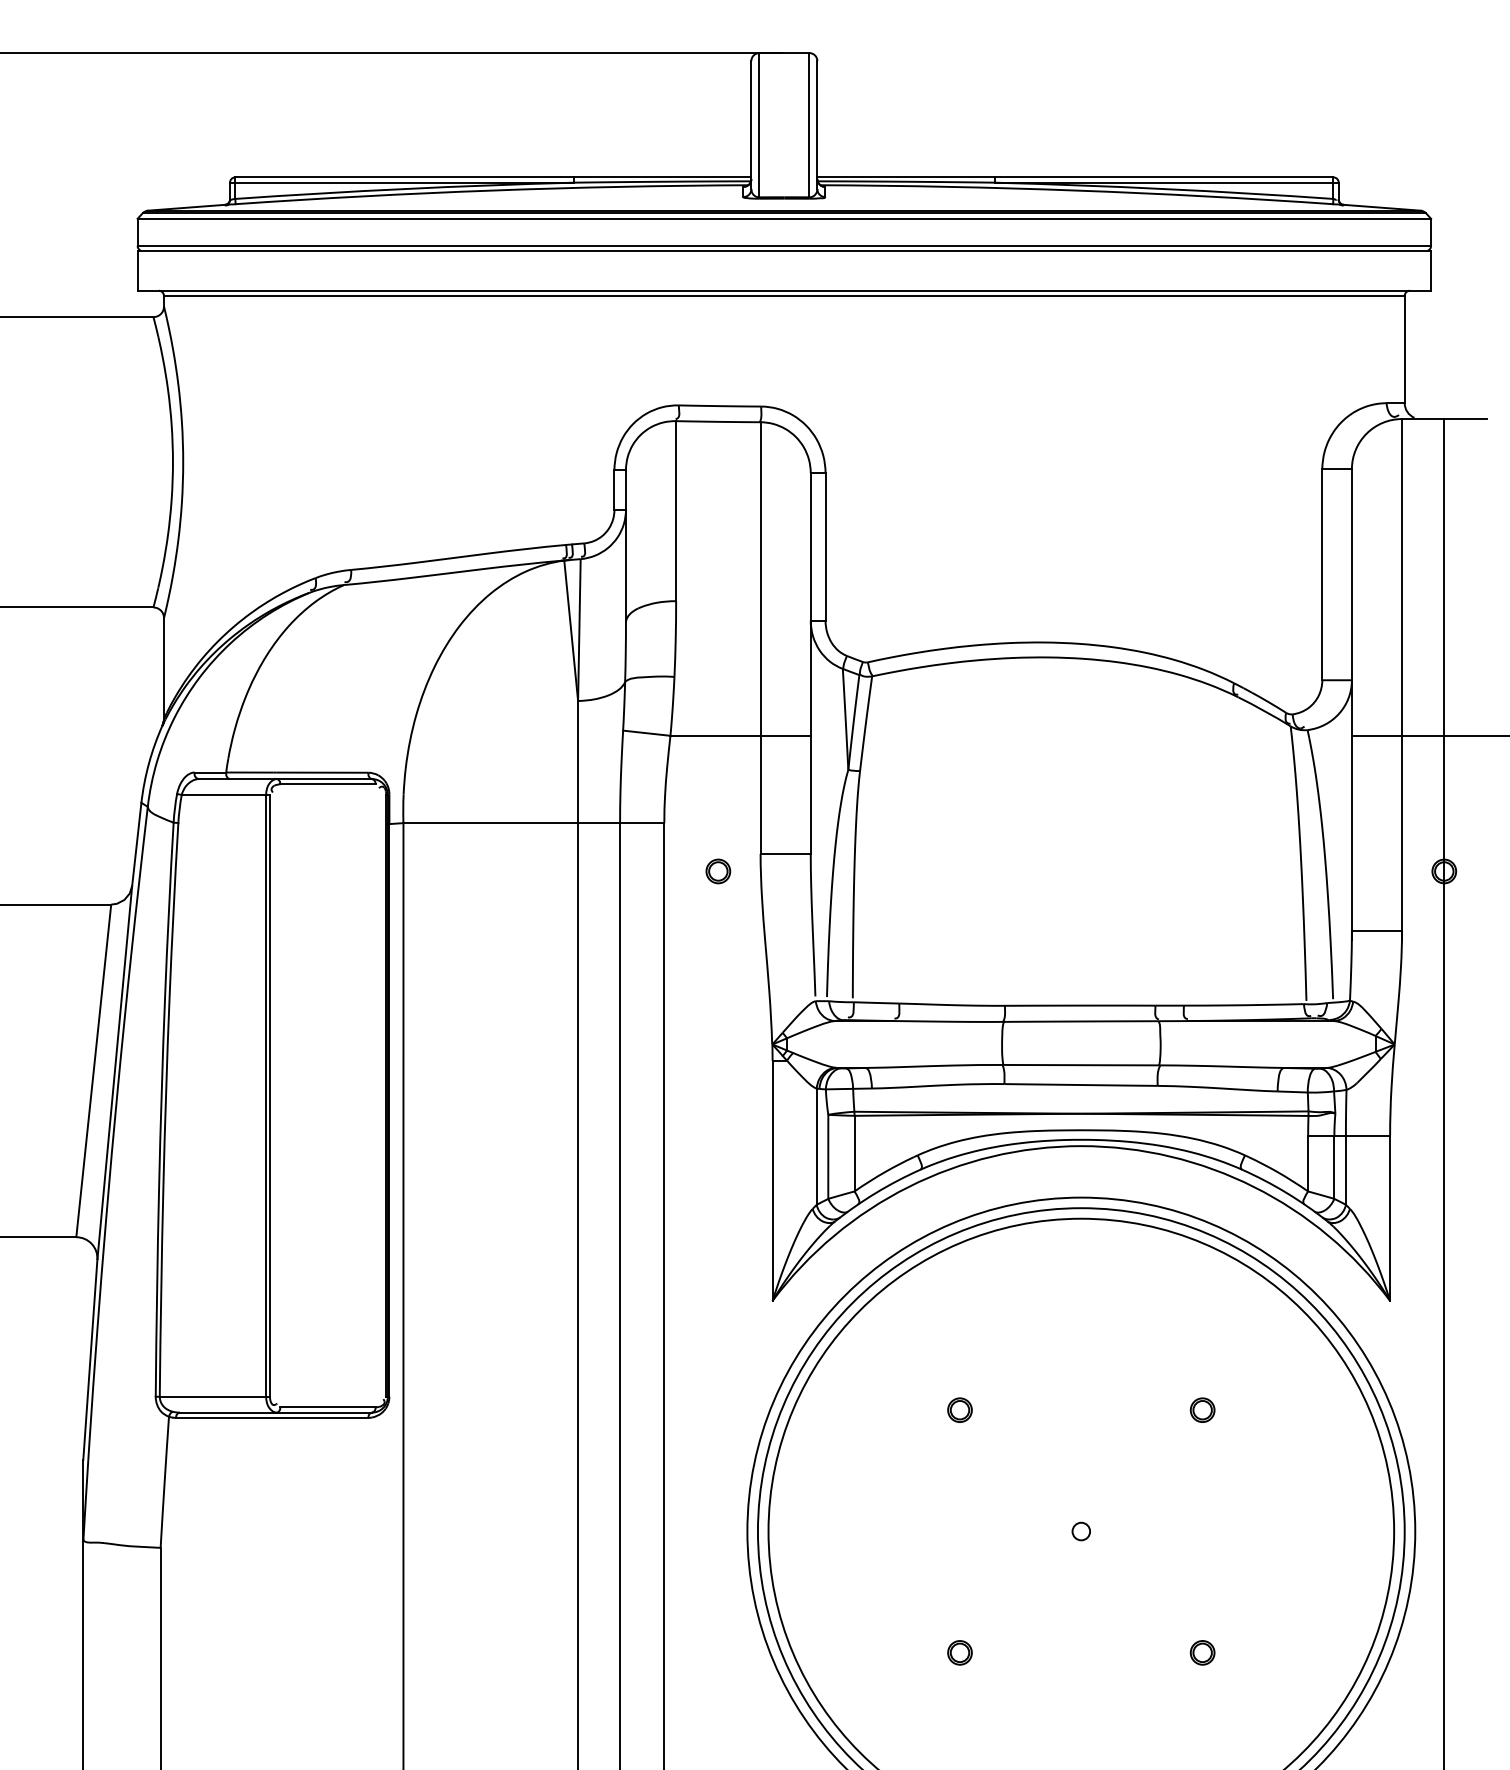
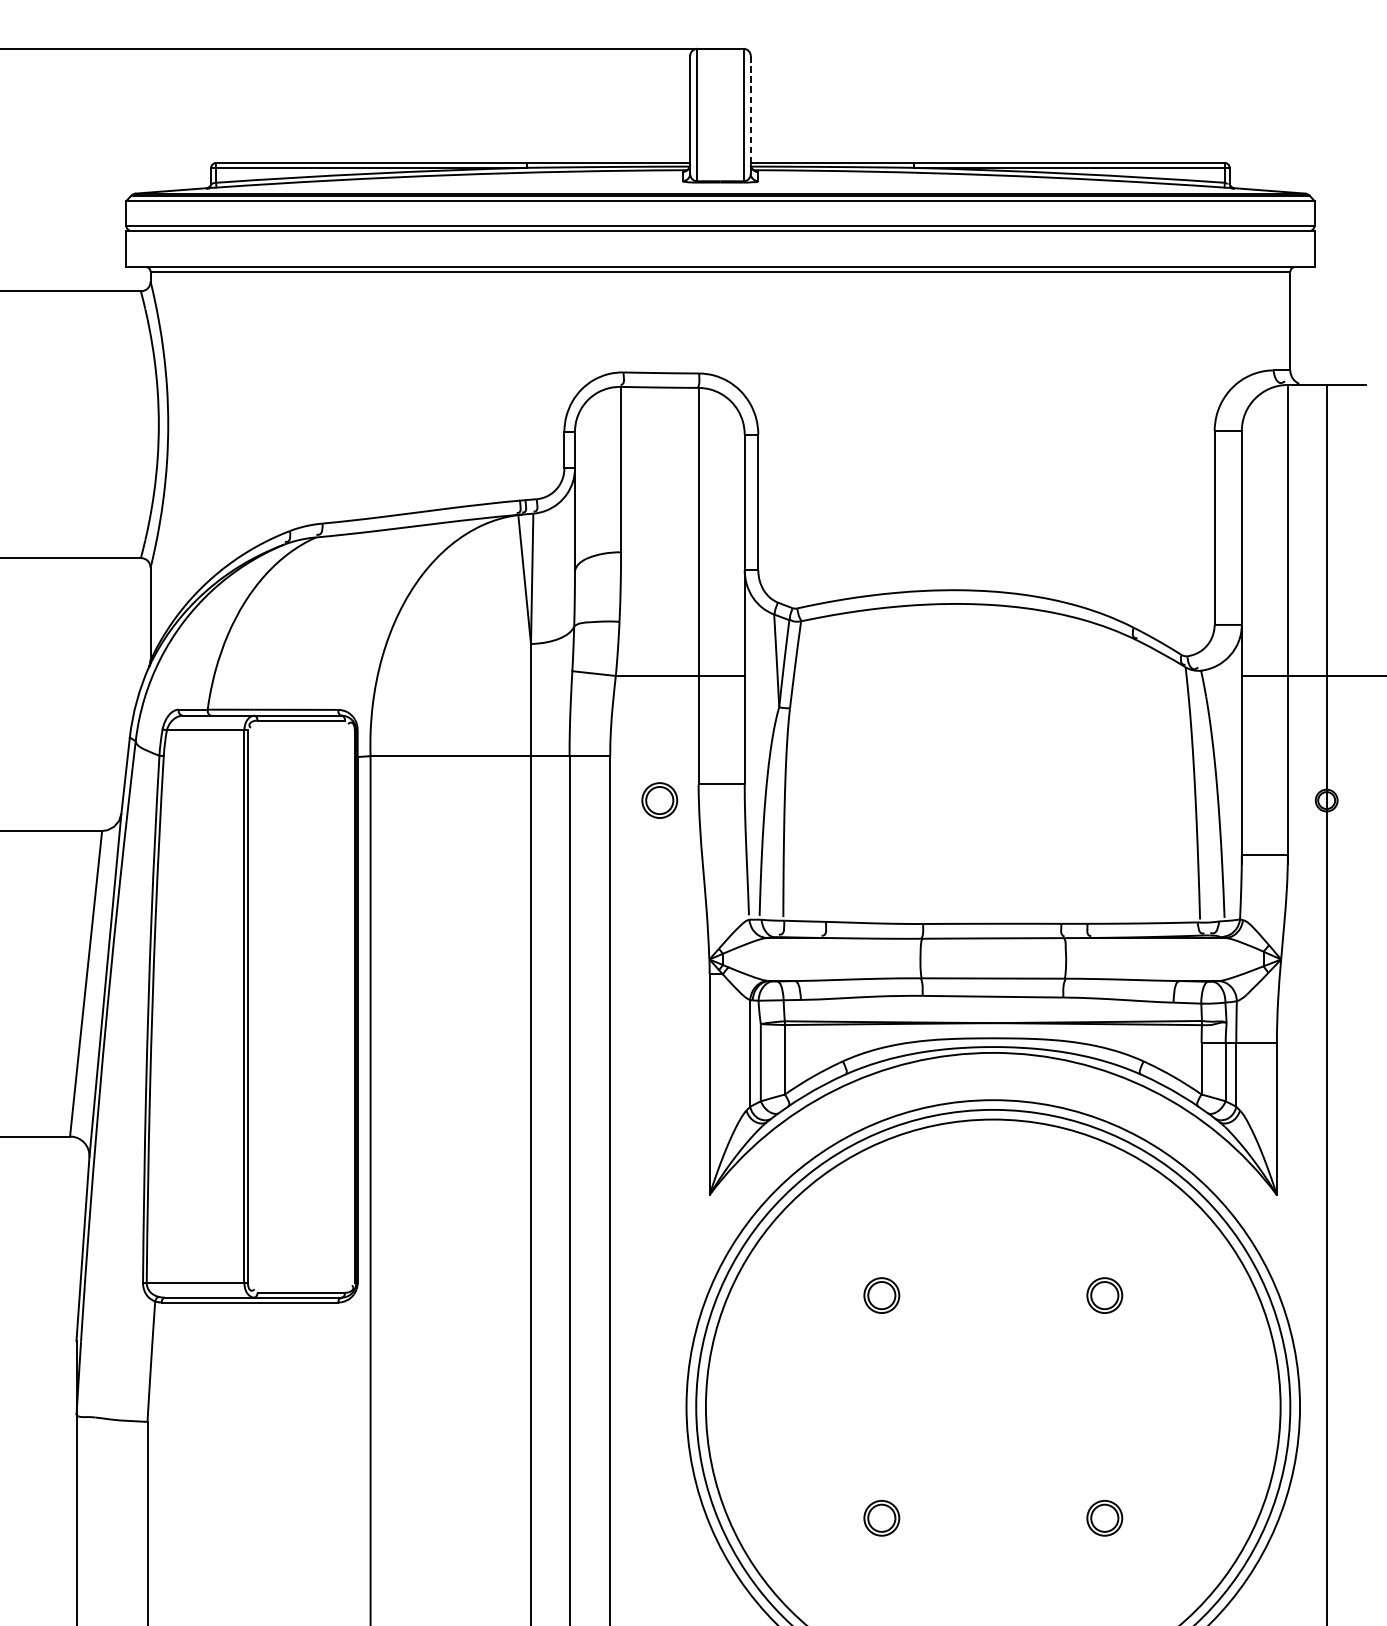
line: (817, 125) -> (750, 115), solid -> dashed
part: (718, 871) -> (659, 800), size x1.6
part: (959, 1409) -> (881, 1294), size x1.6
part: (1202, 1409) -> (1104, 1294), size x1.6
circle: (1080, 1531) -> (992, 1406), removed
part: (959, 1652) -> (881, 1518), size x1.6
part: (1202, 1652) -> (1104, 1518), size x1.6

